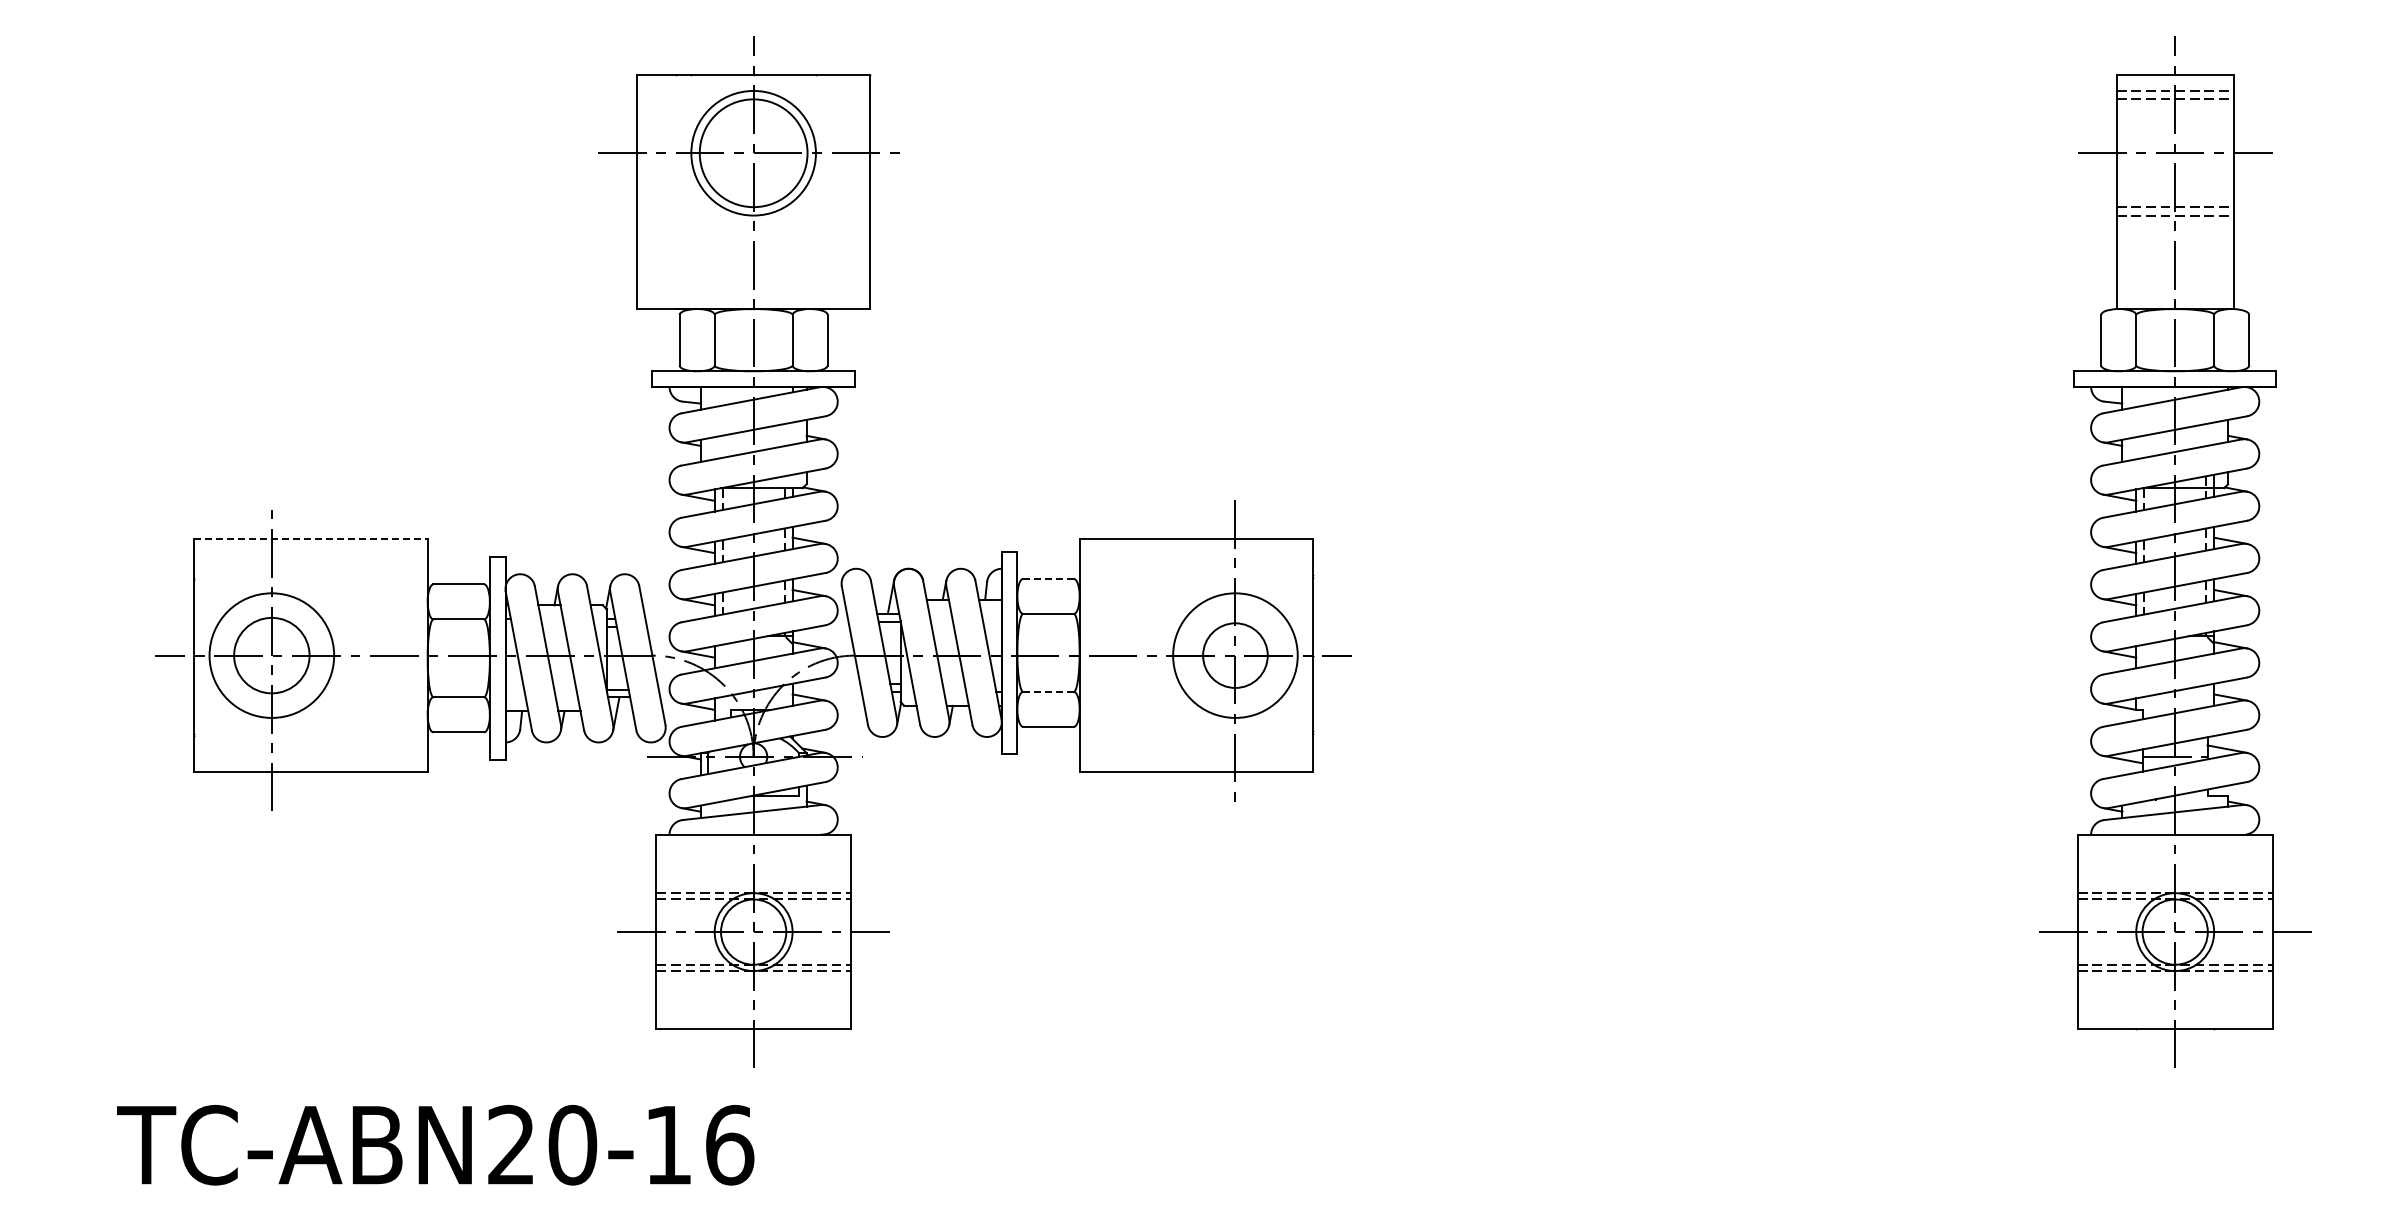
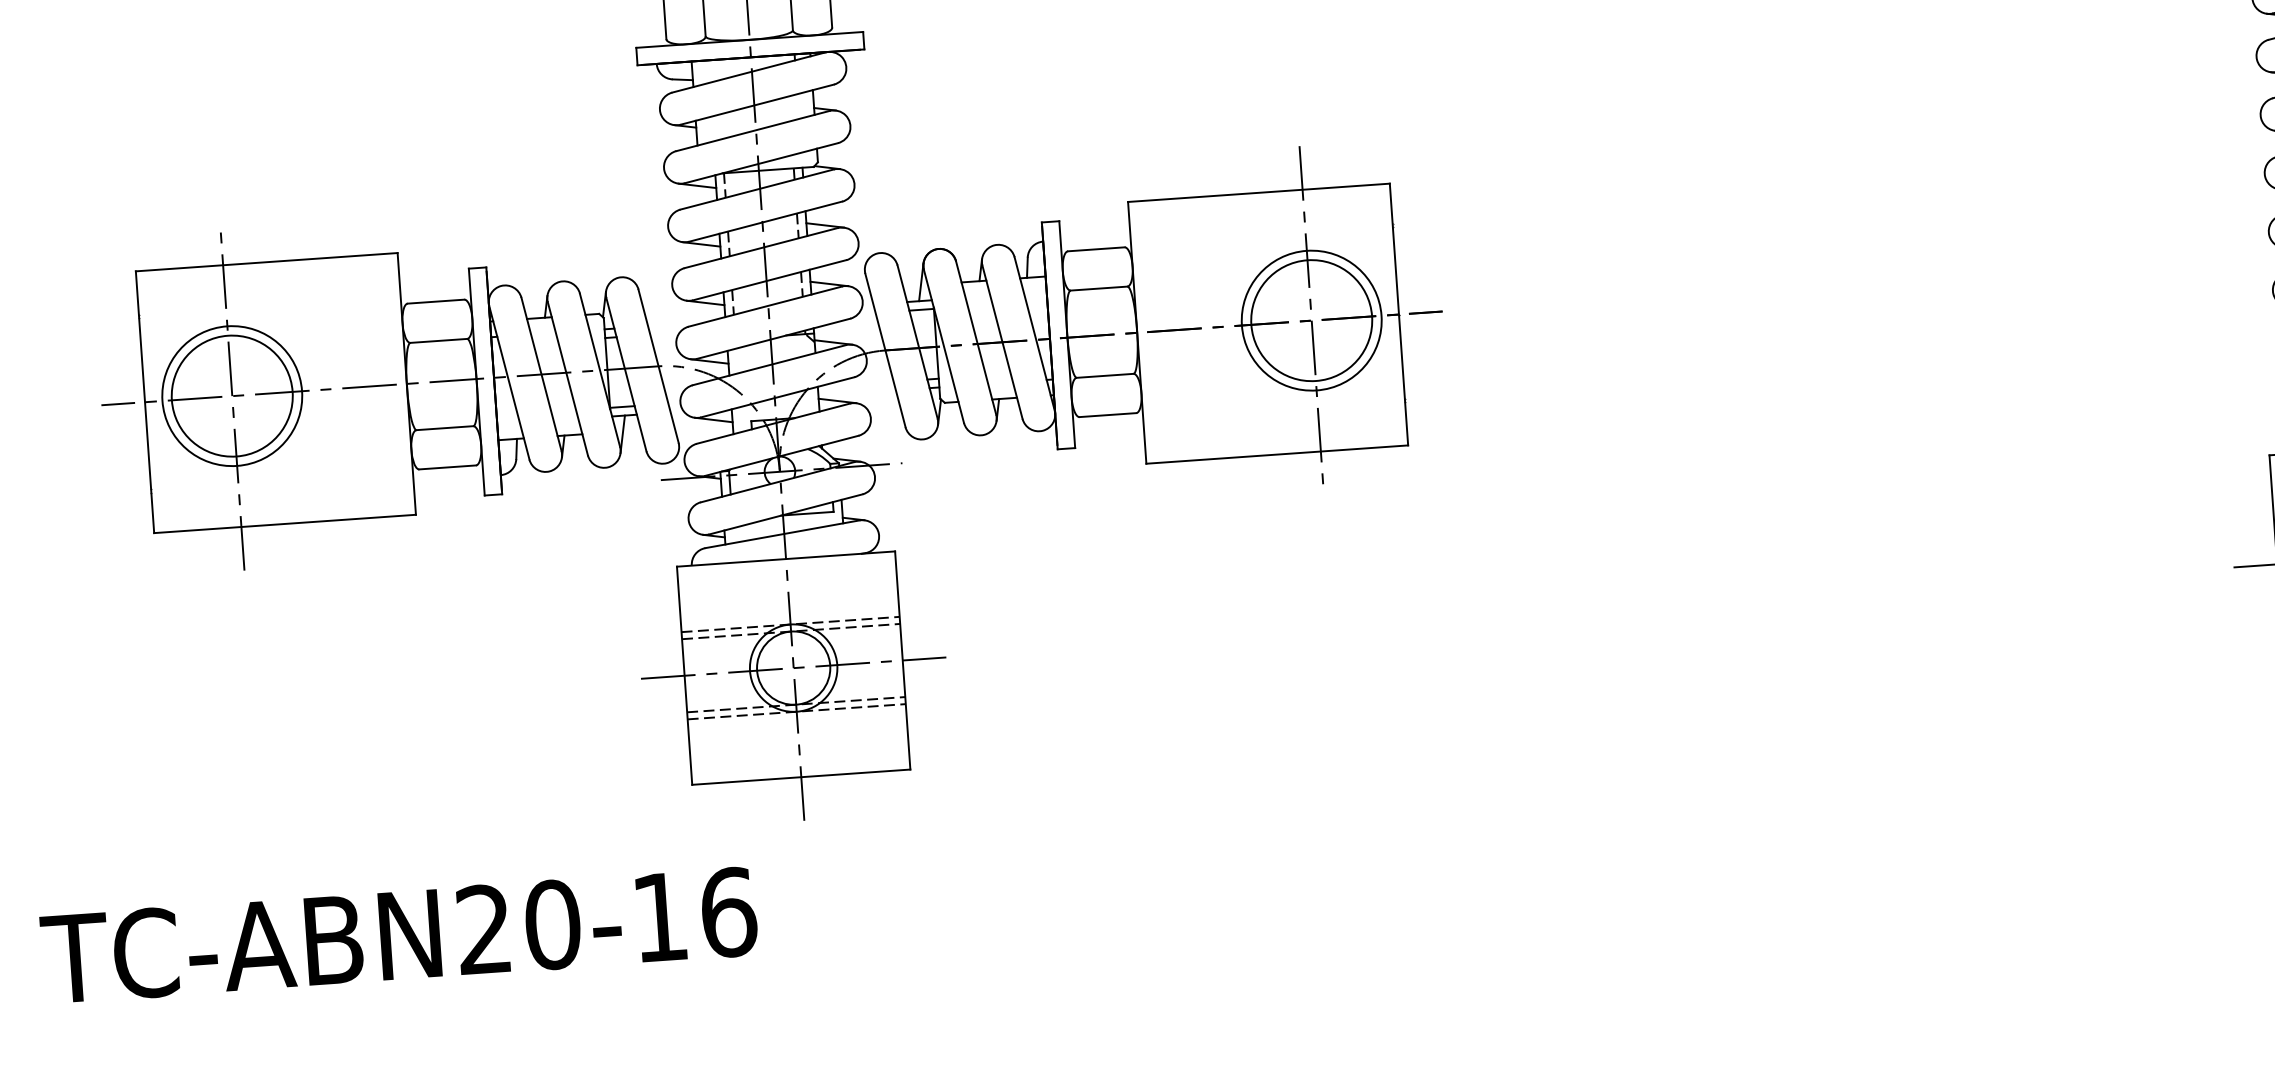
line: (310, 538) -> (266, 261), dashed -> solid
line: (1049, 578) -> (1097, 248), dashed -> solid
circle: (271, 655) -> (231, 396), size x1.43
circle: (1235, 655) -> (1311, 320), size x1.67
line: (1049, 691) -> (1106, 375), dashed -> solid
text: (435, 1144) -> (399, 934), moved

